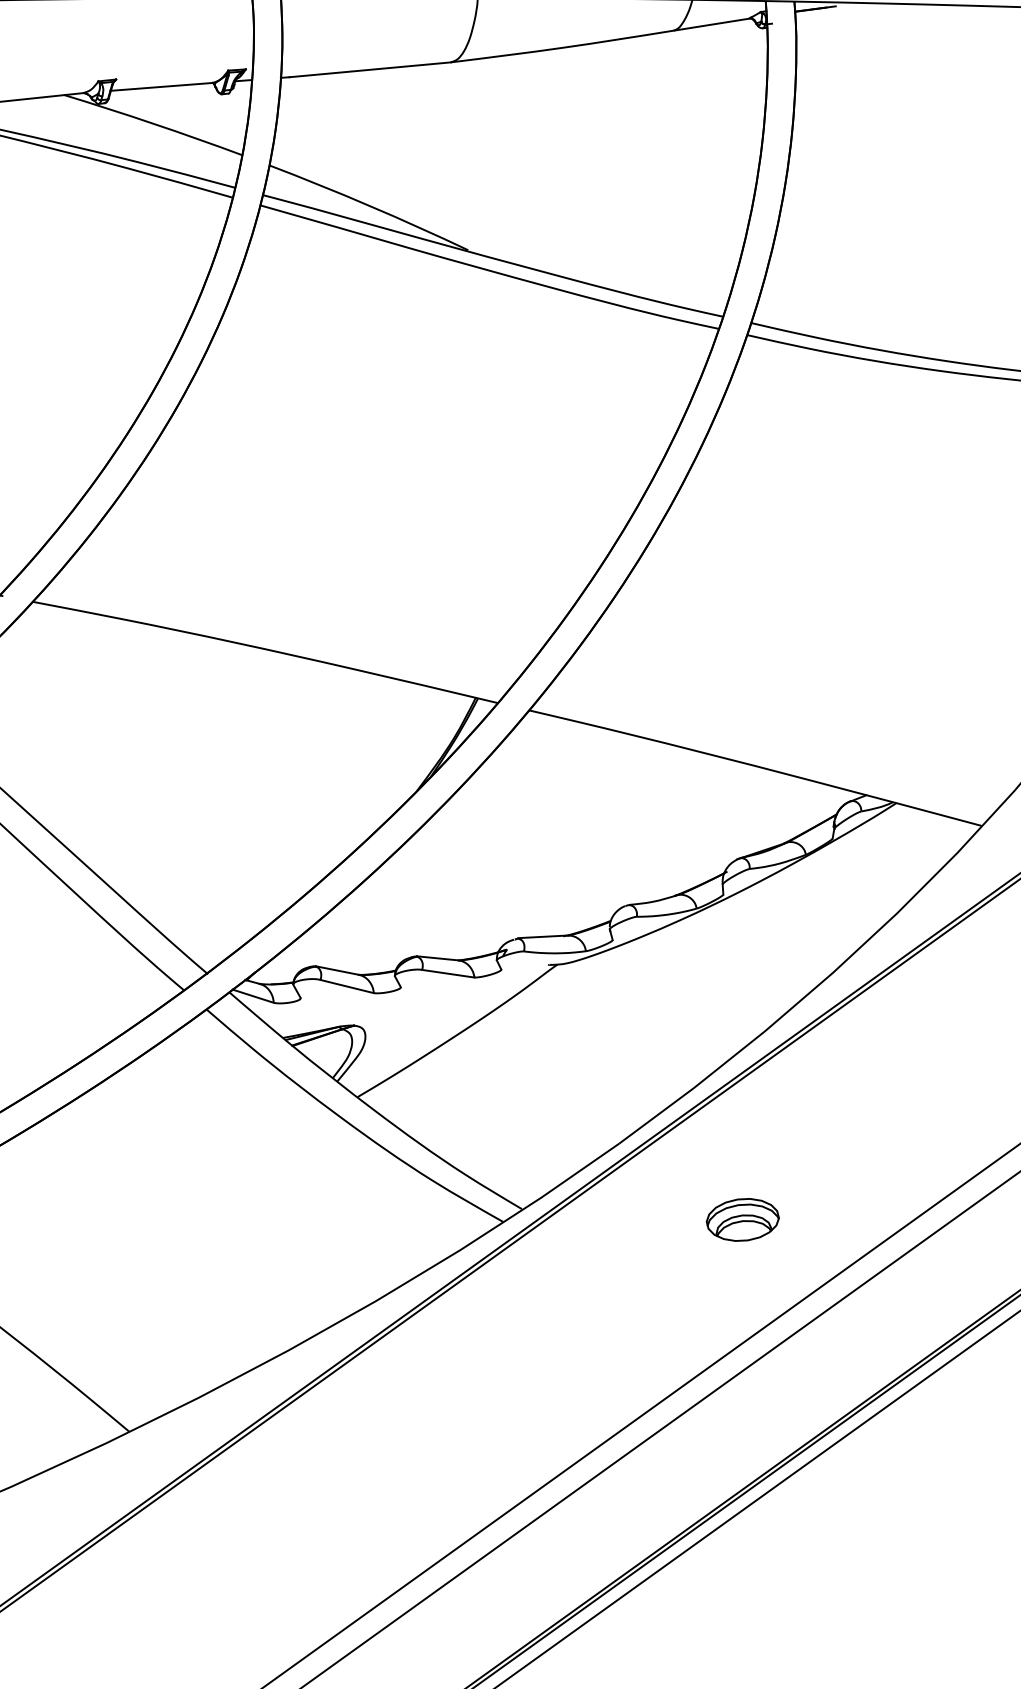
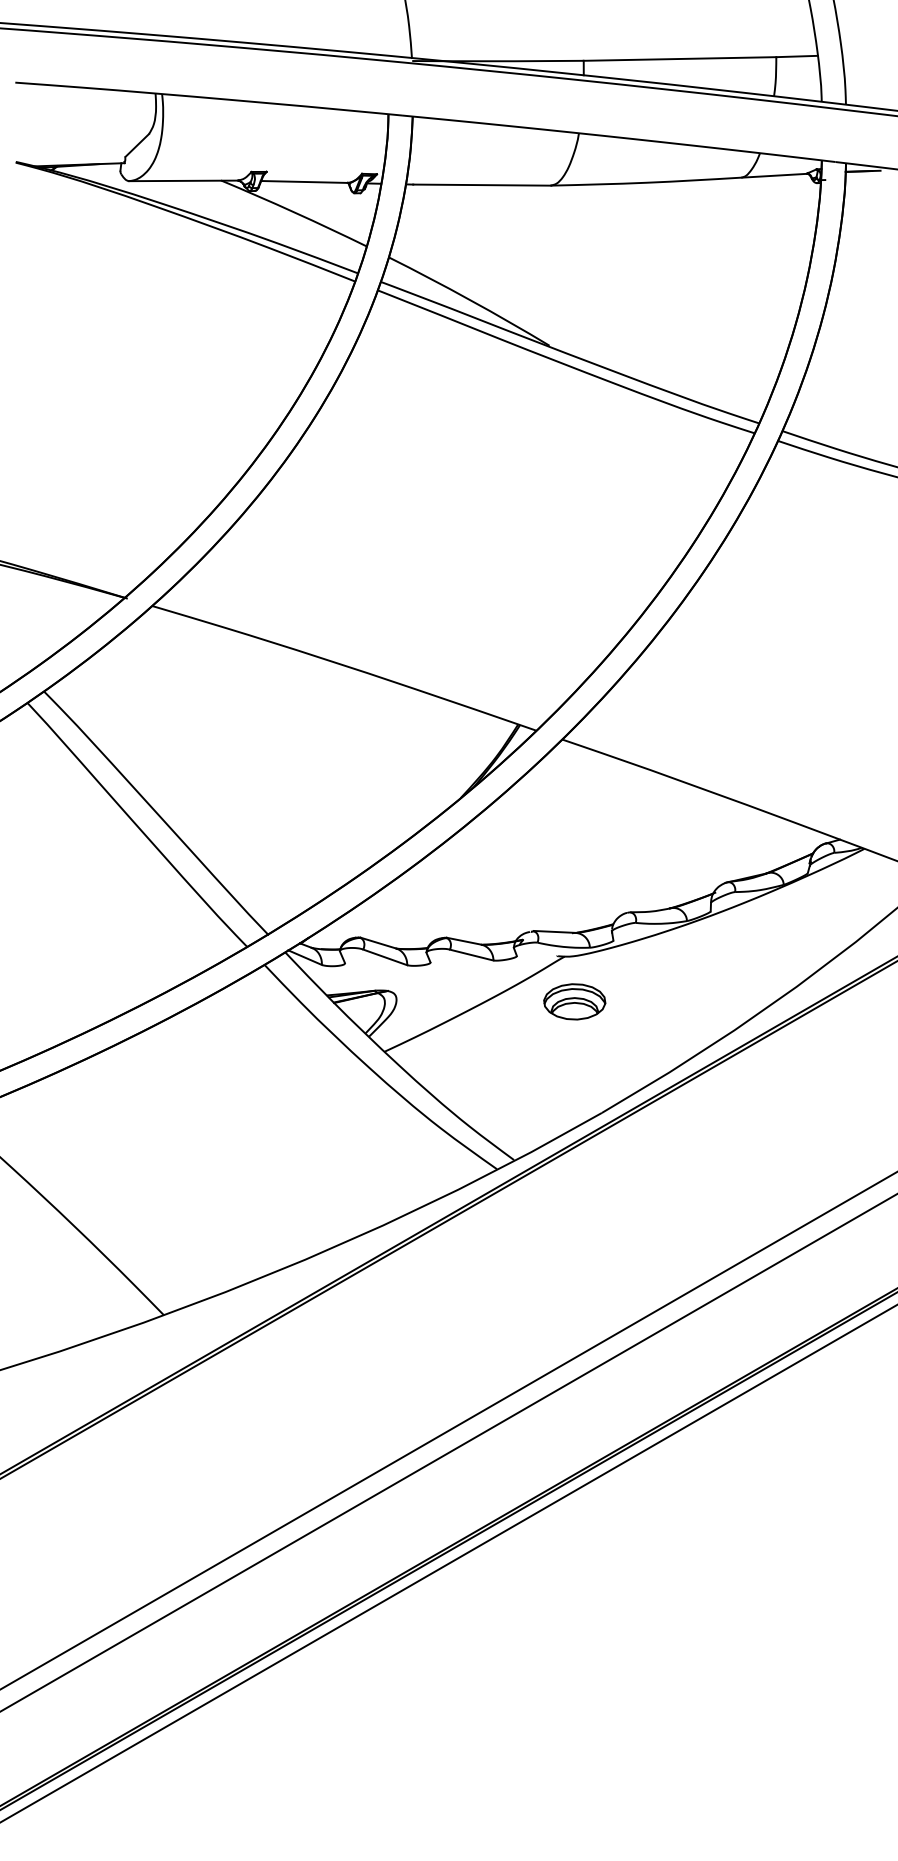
part: (742, 1219) -> (574, 1001), moved

